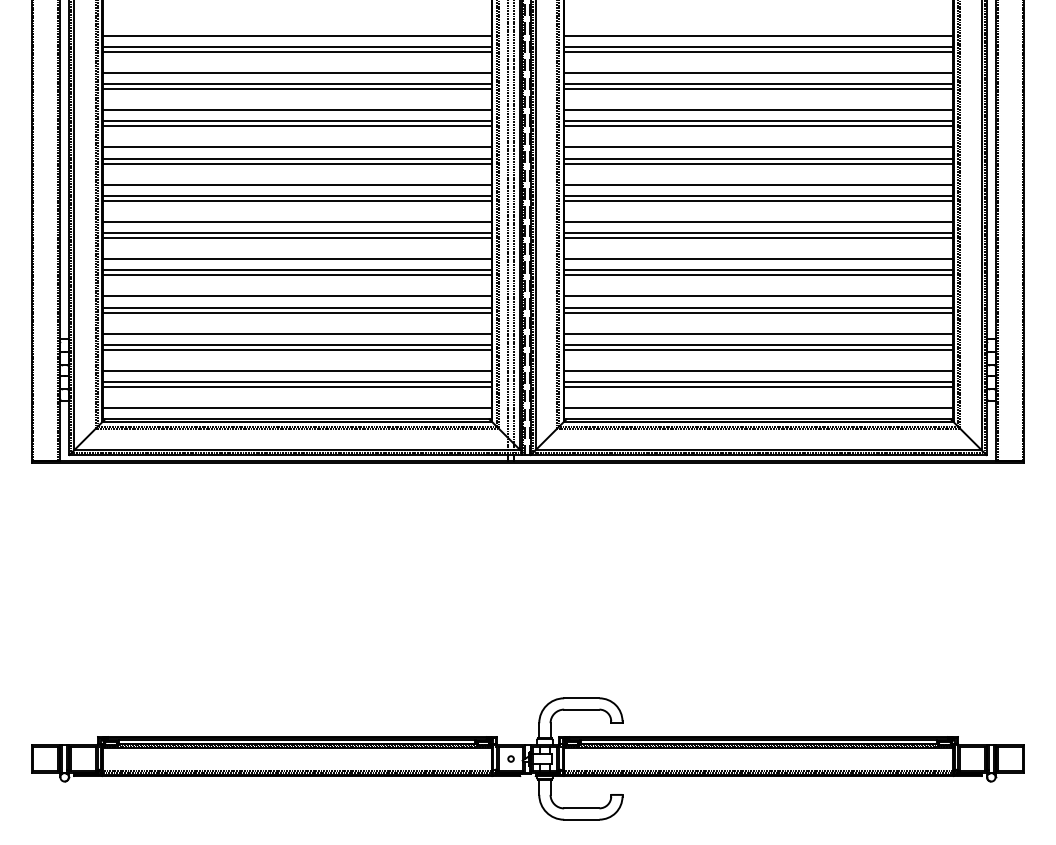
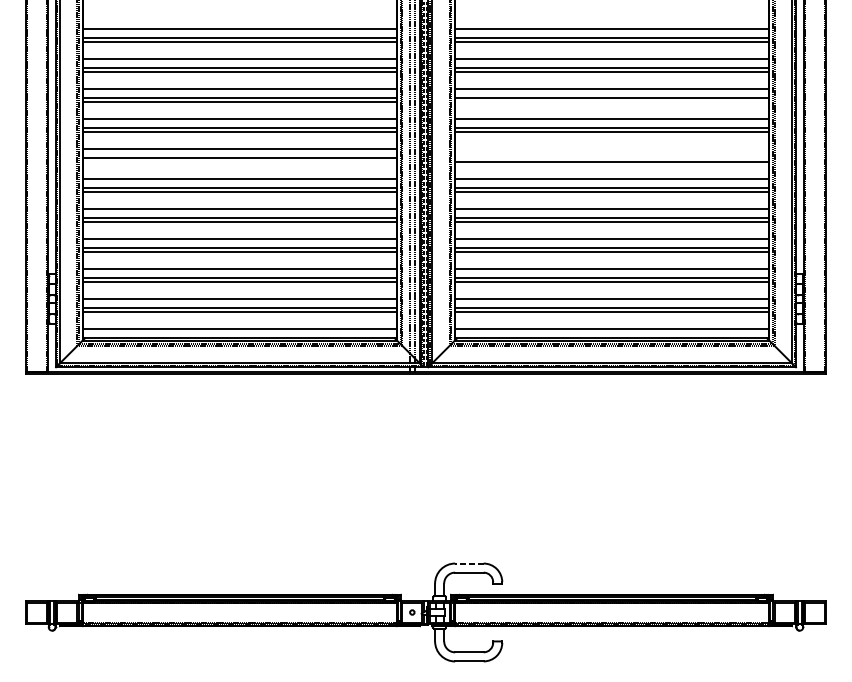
line: (758, 126) -> (611, 102), removed
line: (758, 184) -> (611, 148), removed
line: (758, 195) -> (611, 157), removed
line: (296, 200) -> (239, 161), removed
line: (581, 698) -> (469, 563), solid -> dashed

